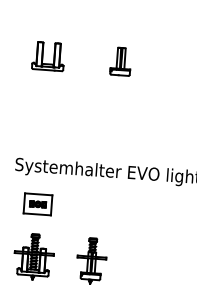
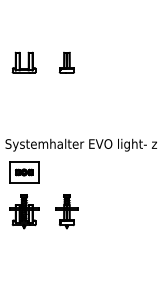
part: (120, 61) -> (66, 62), moved
part: (38, 204) -> (24, 172), size x1.43

